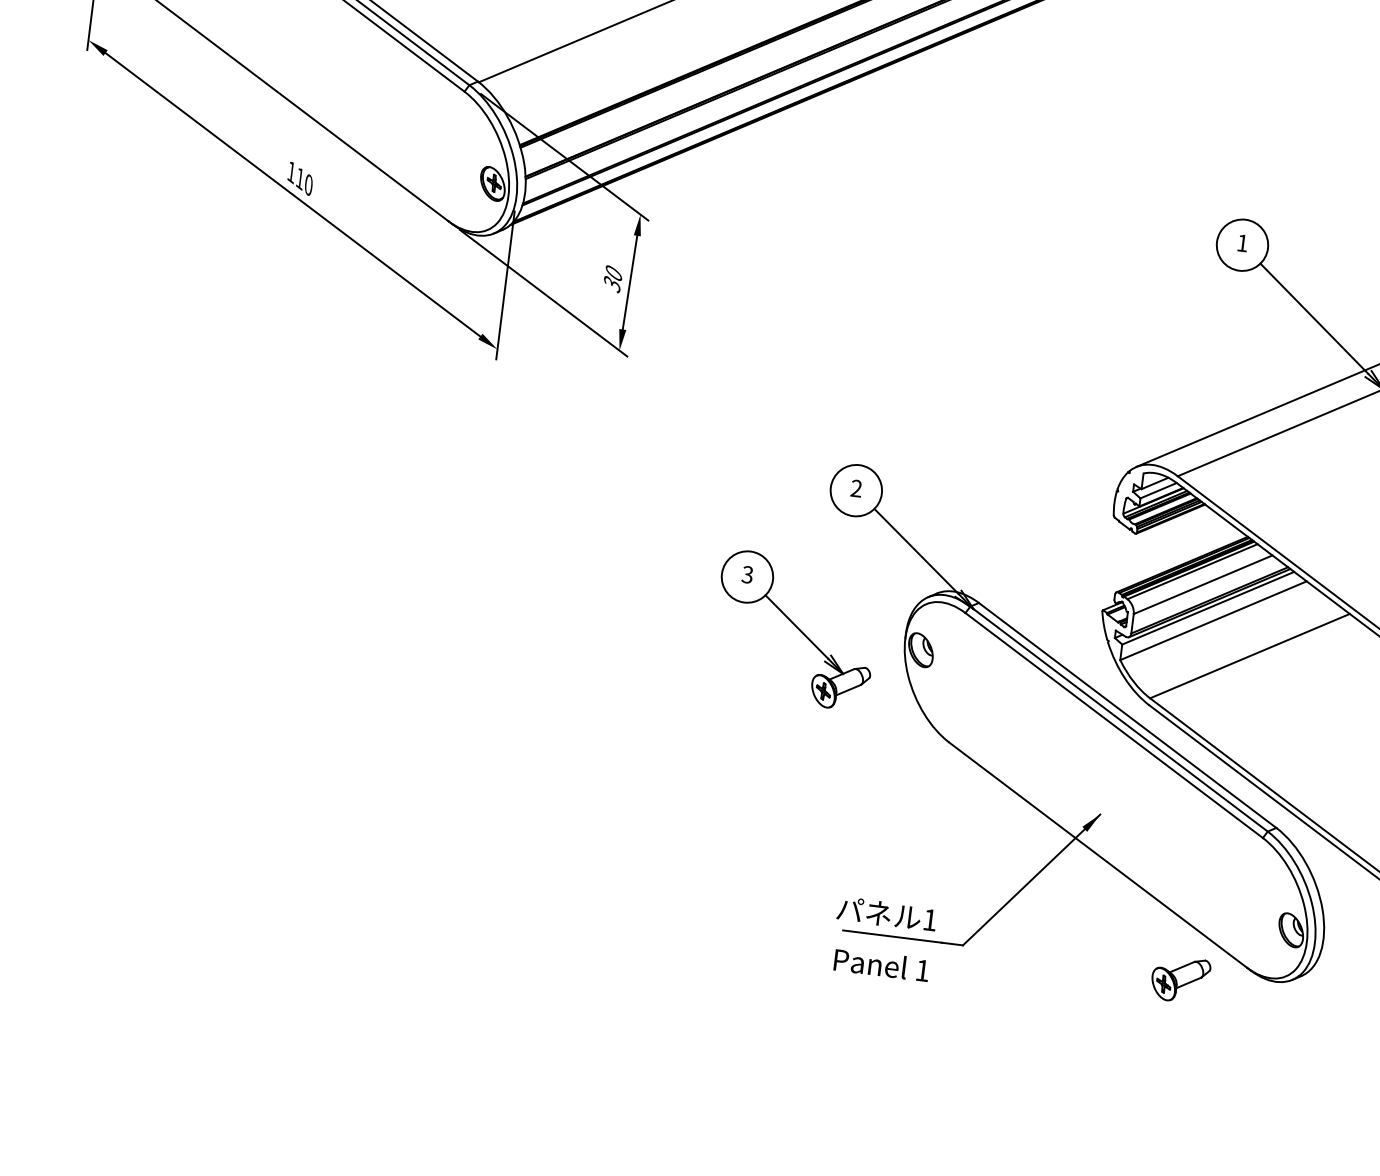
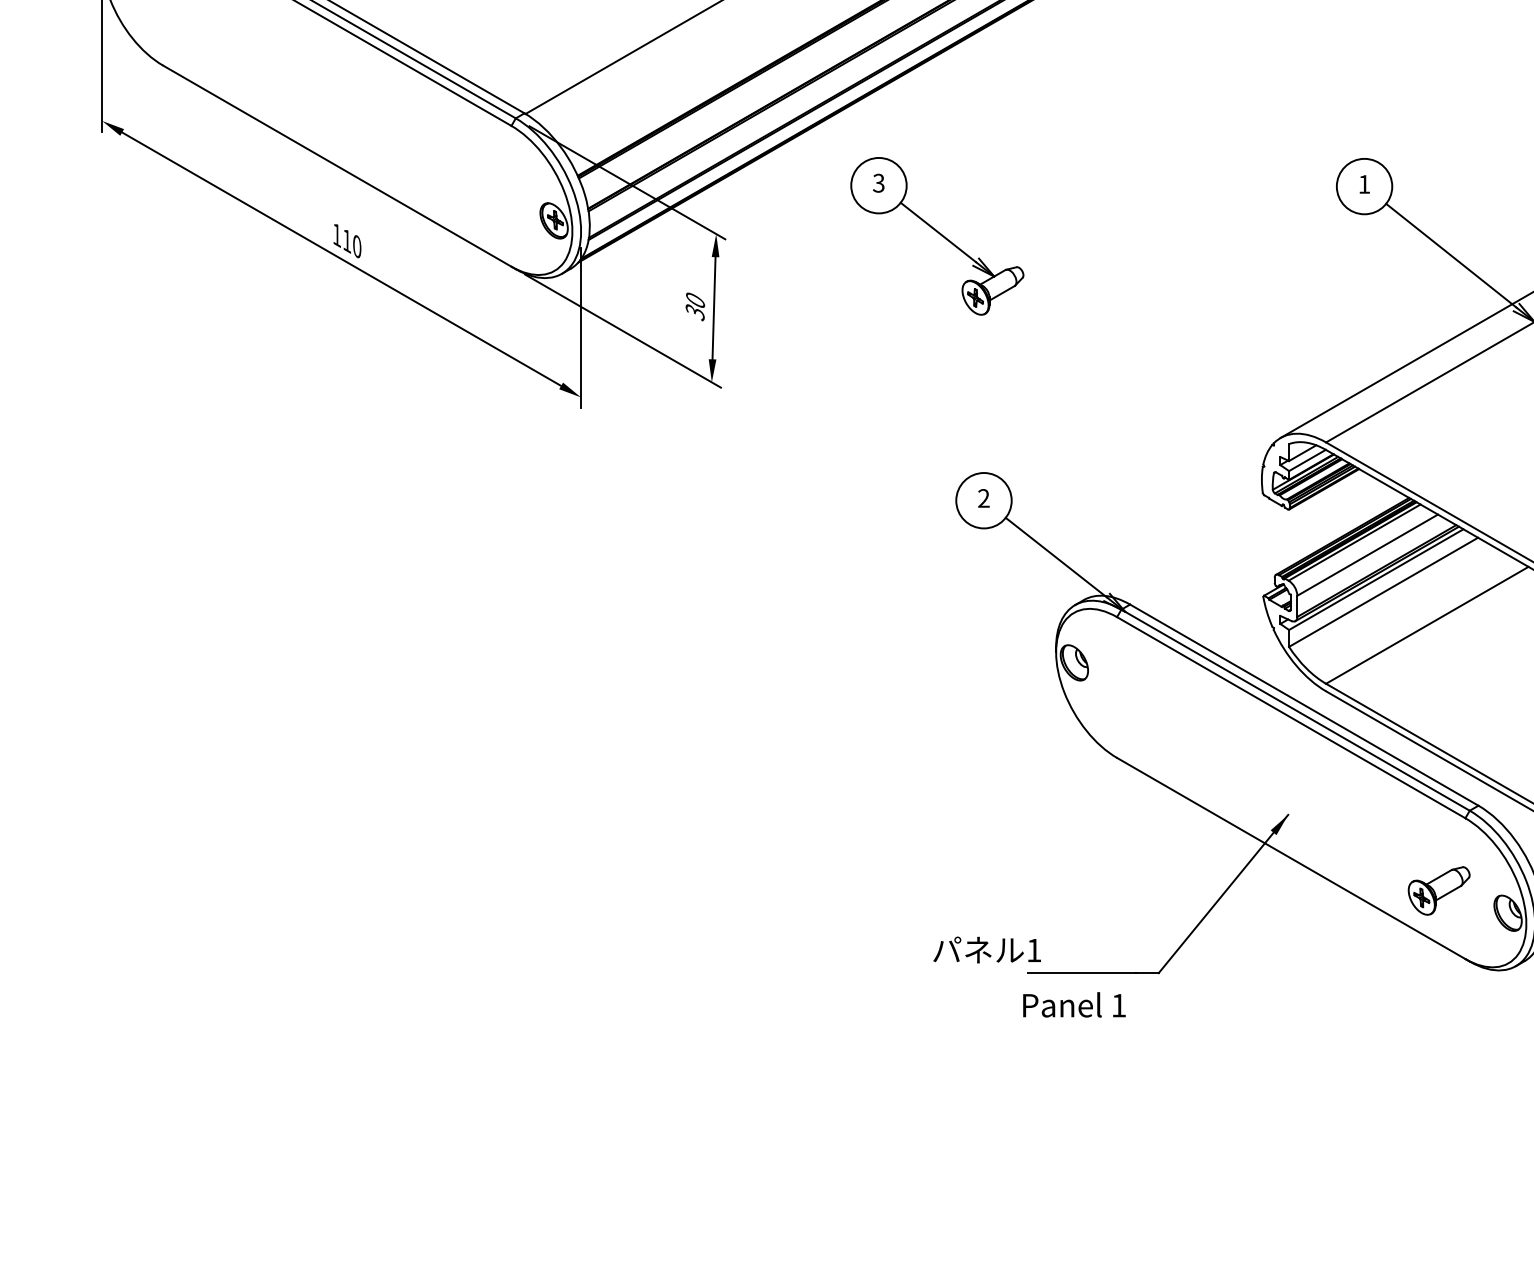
part: (795, 630) -> (937, 236), moved
text: (886, 913) -> (986, 949), moved
part: (1179, 979) -> (1438, 890), moved

